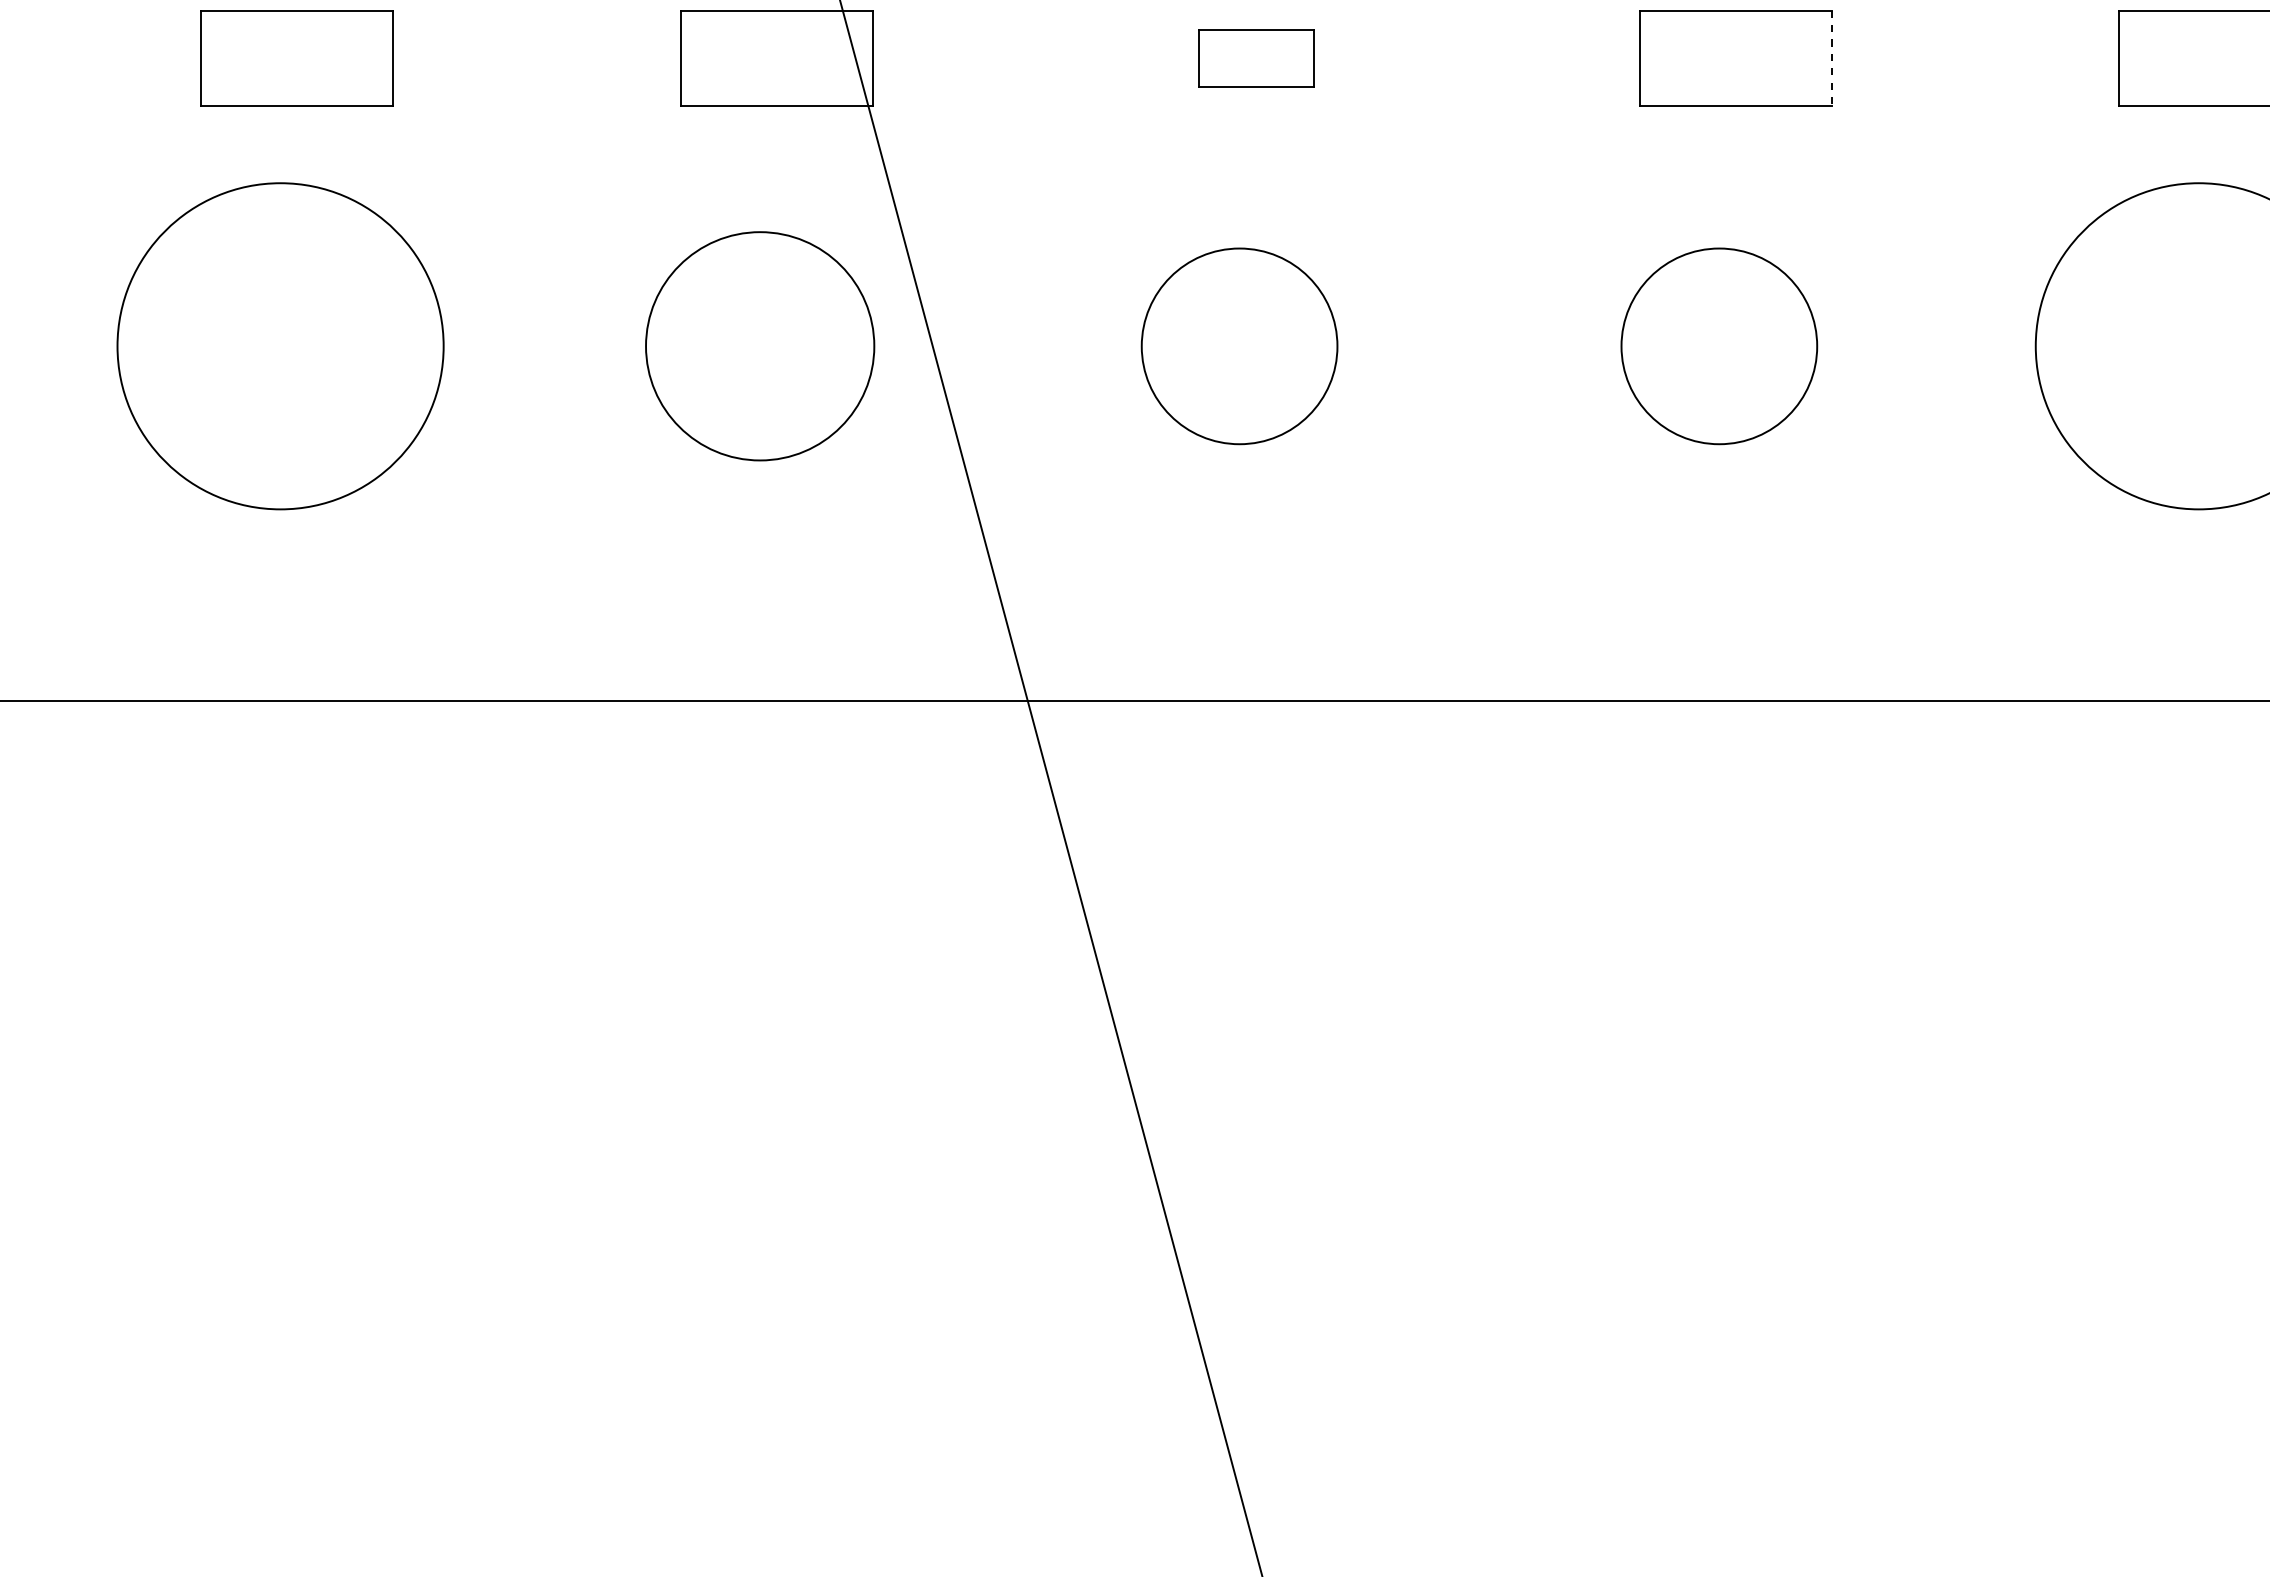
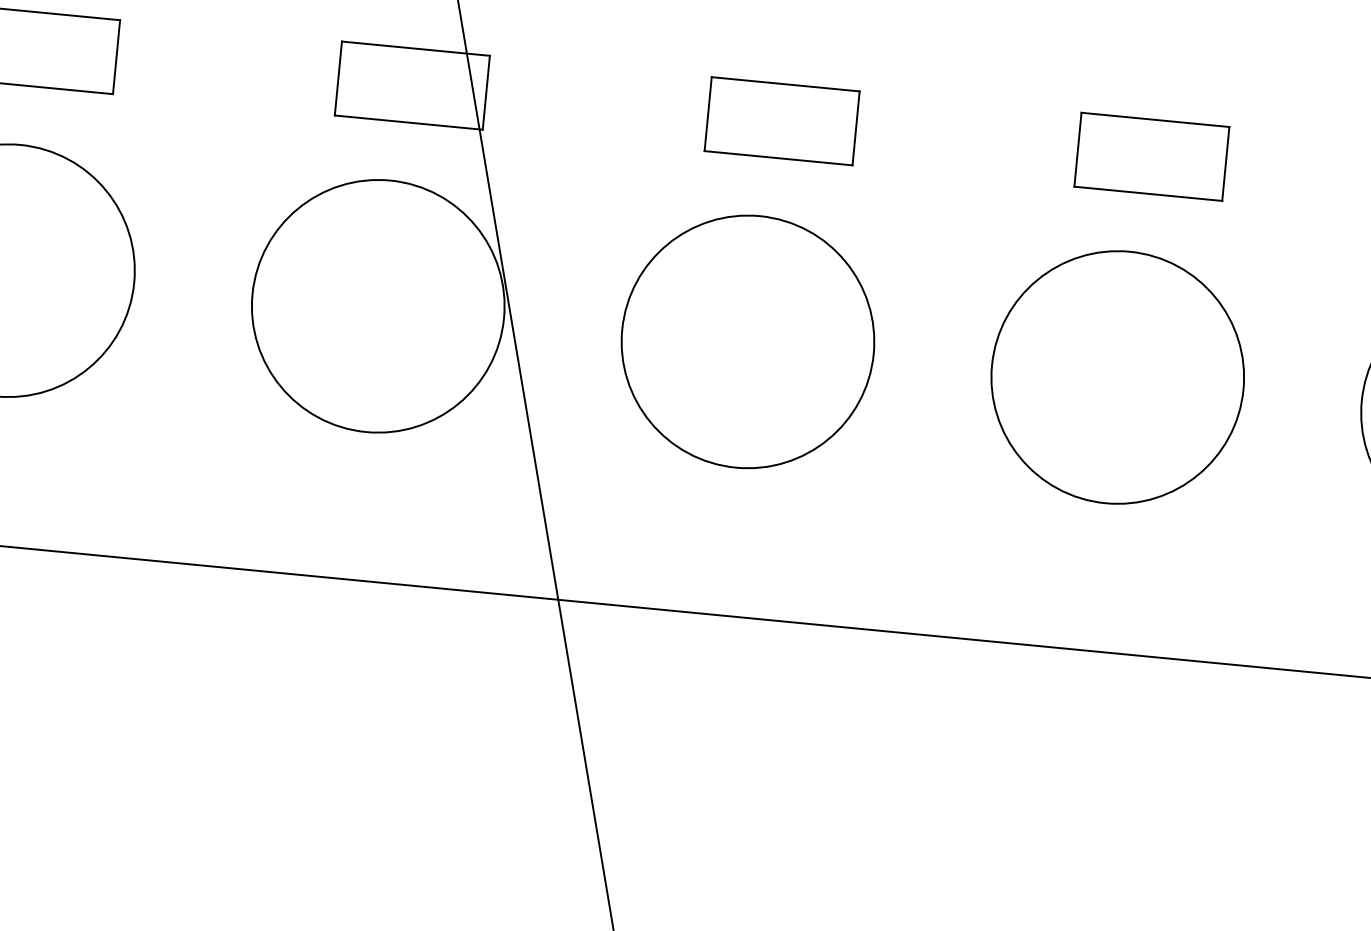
part: (1255, 58) -> (781, 121), size x1.67
line: (1831, 58) -> (1225, 163), dashed -> solid
circle: (760, 346) -> (378, 306), size x1.43
circle: (1239, 346) -> (747, 342), size x1.67
circle: (1719, 346) -> (1117, 377), size x1.67

